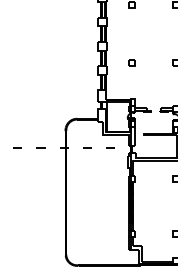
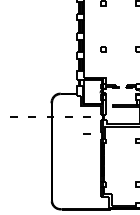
line: (109, 169) -> (86, 133), added

